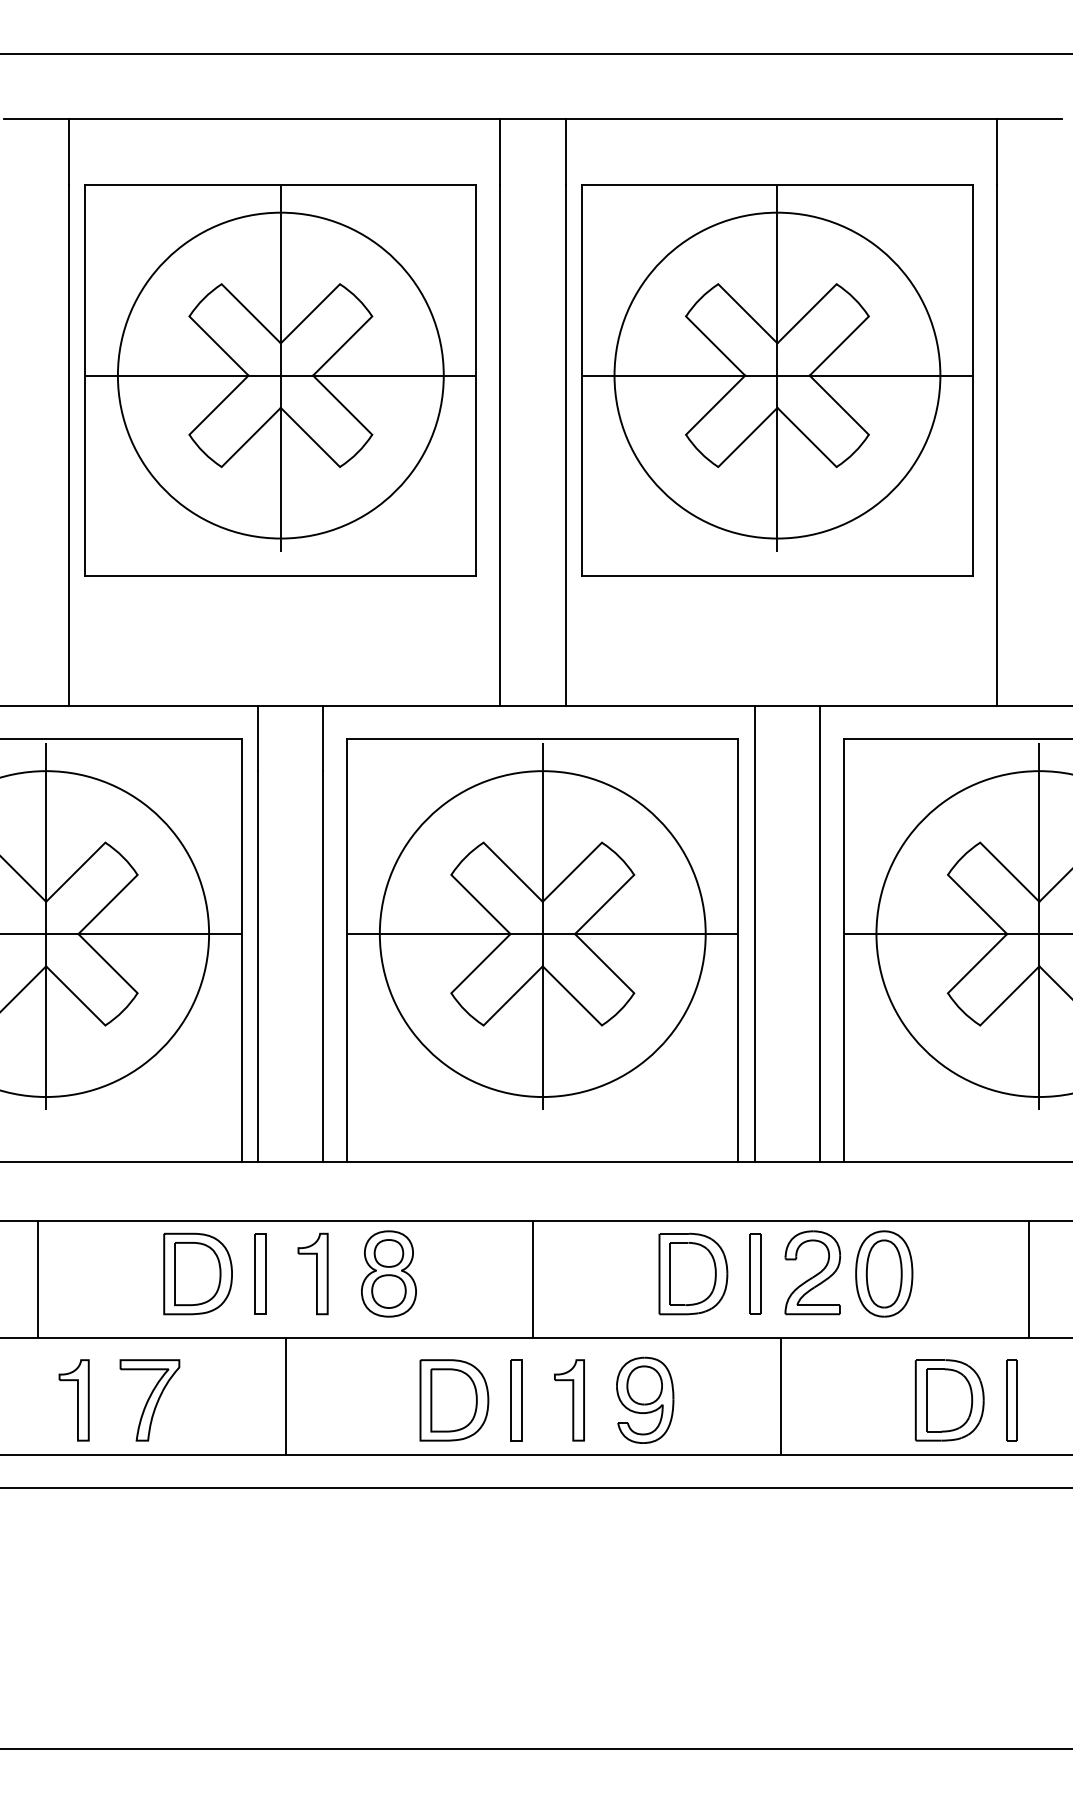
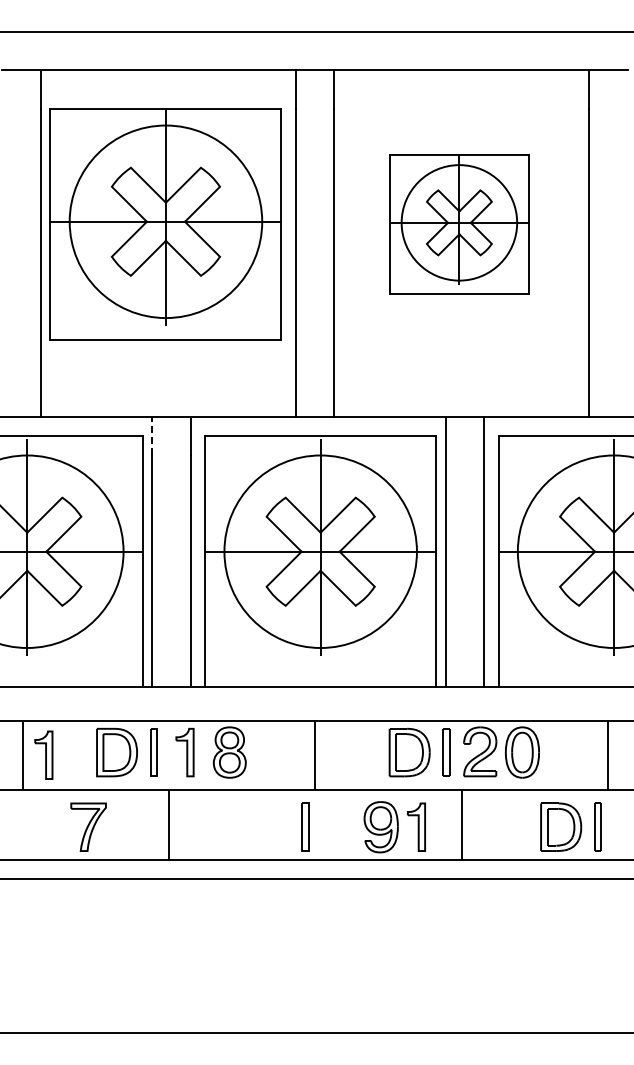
part: (777, 380) -> (459, 224), size x0.6
line: (258, 737) -> (152, 435), solid -> dashed
part: (73, 1399) -> (43, 754), moved
part: (454, 1399) -> (268, 826), removed
part: (569, 1399) -> (416, 826), moved

